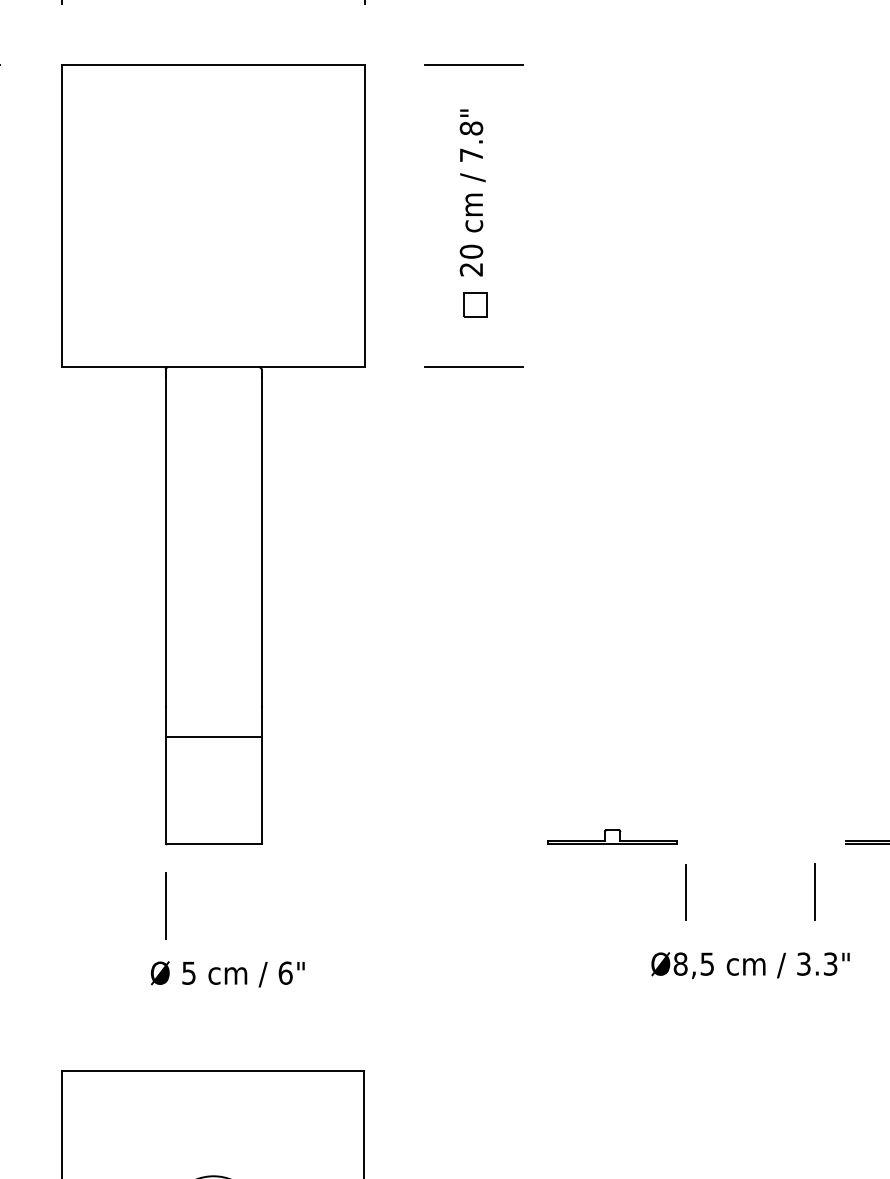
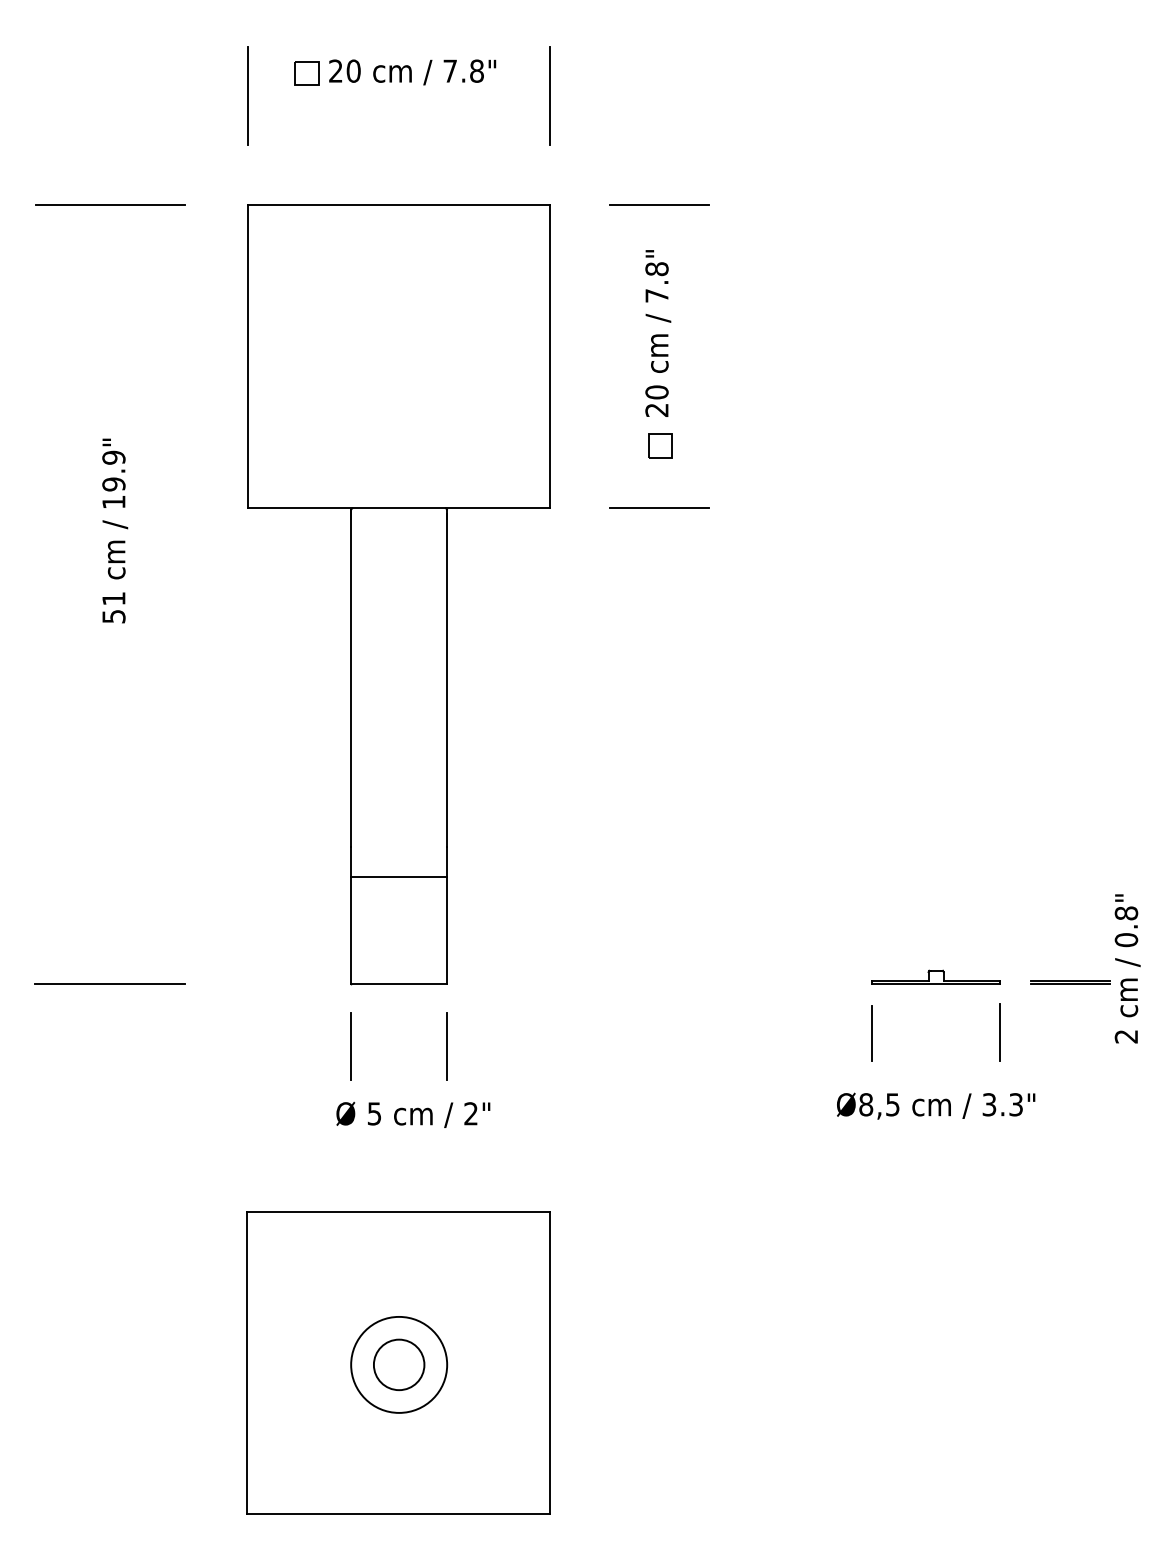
part: (611, 835) -> (935, 976), moved
line: (261, 905) -> (447, 1046), added
text: (285, 972) -> (471, 1113), 6" -> 2"

